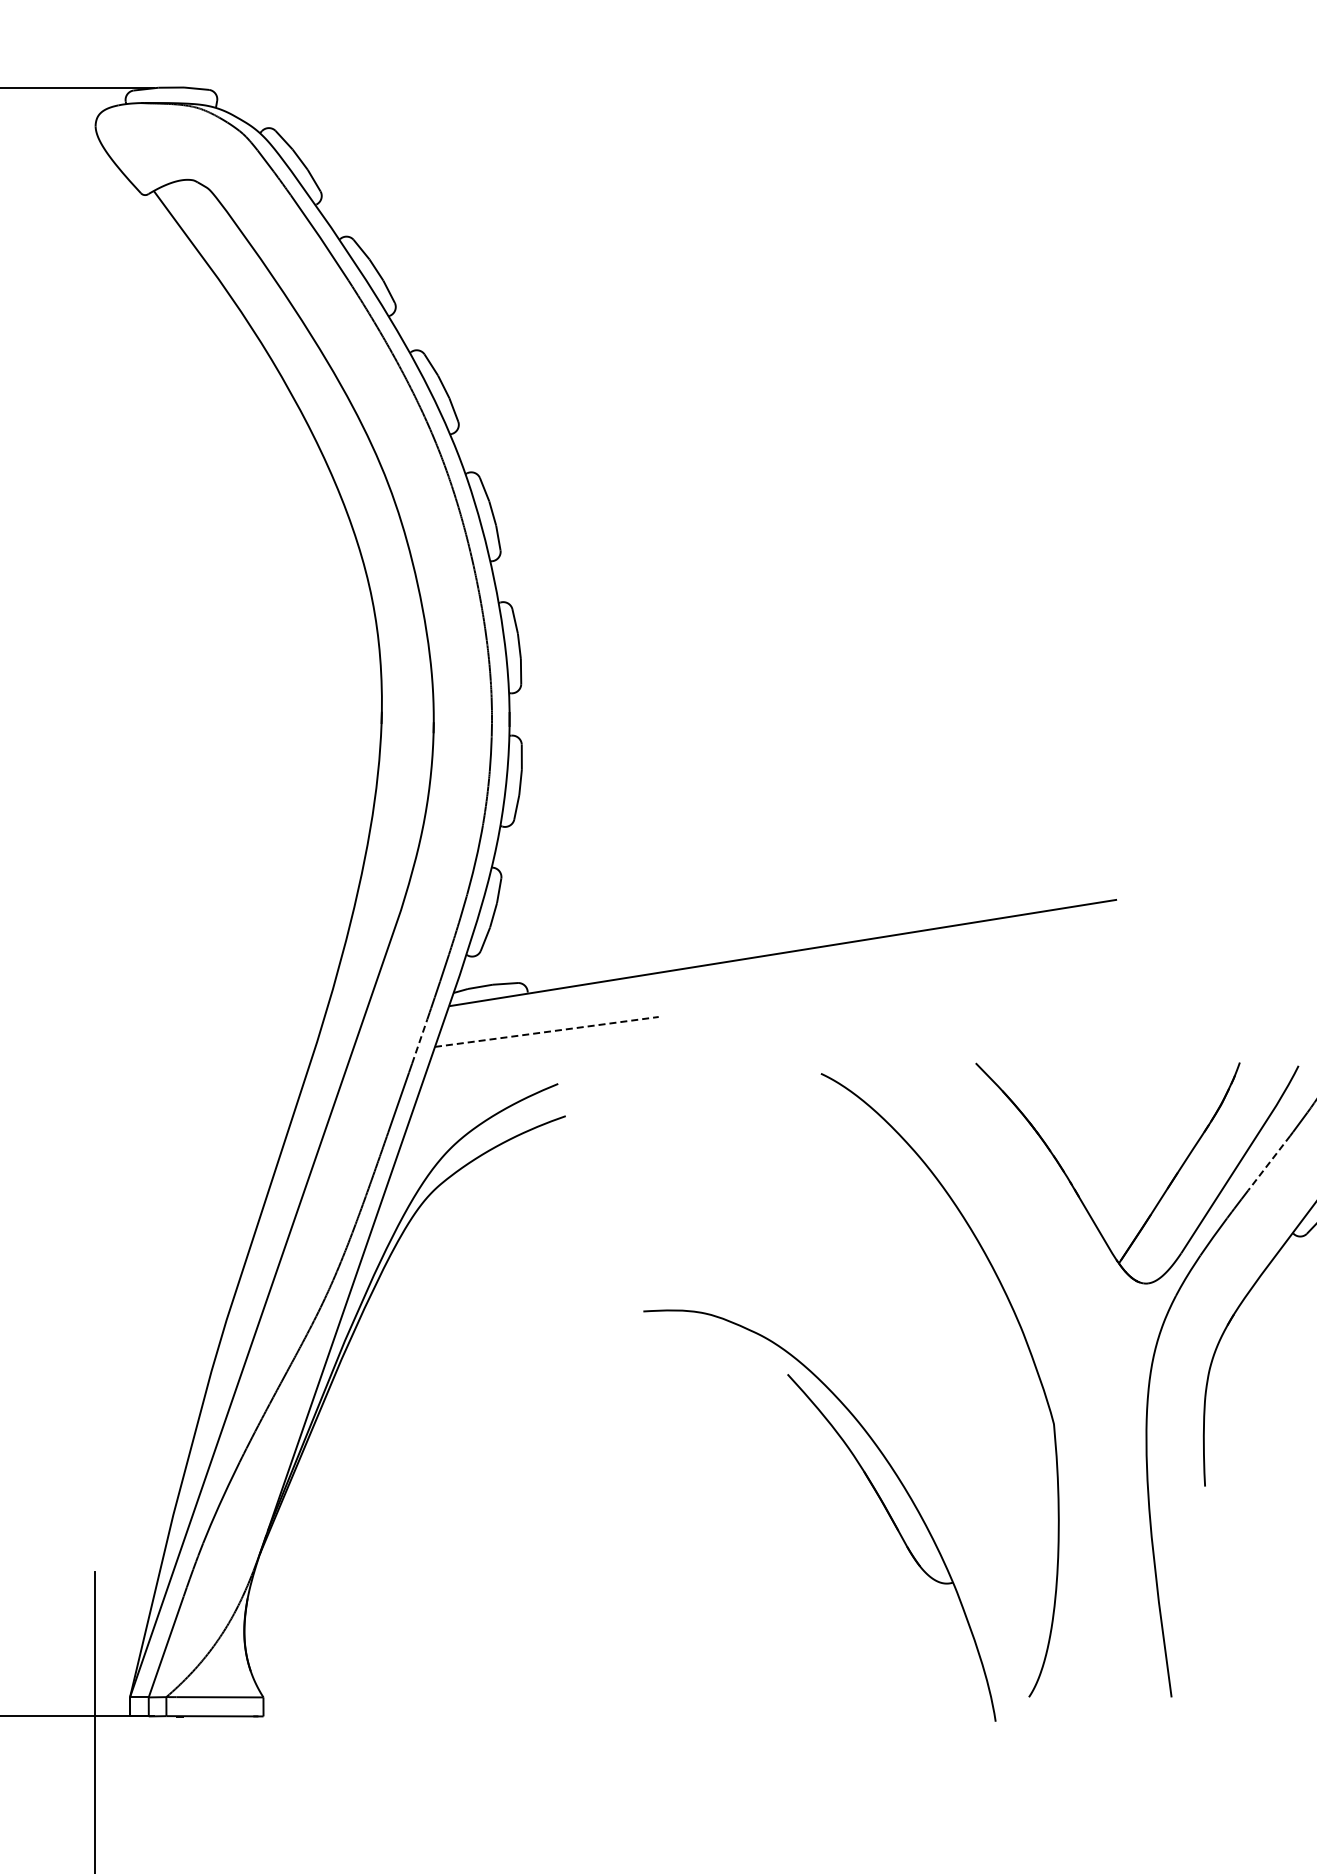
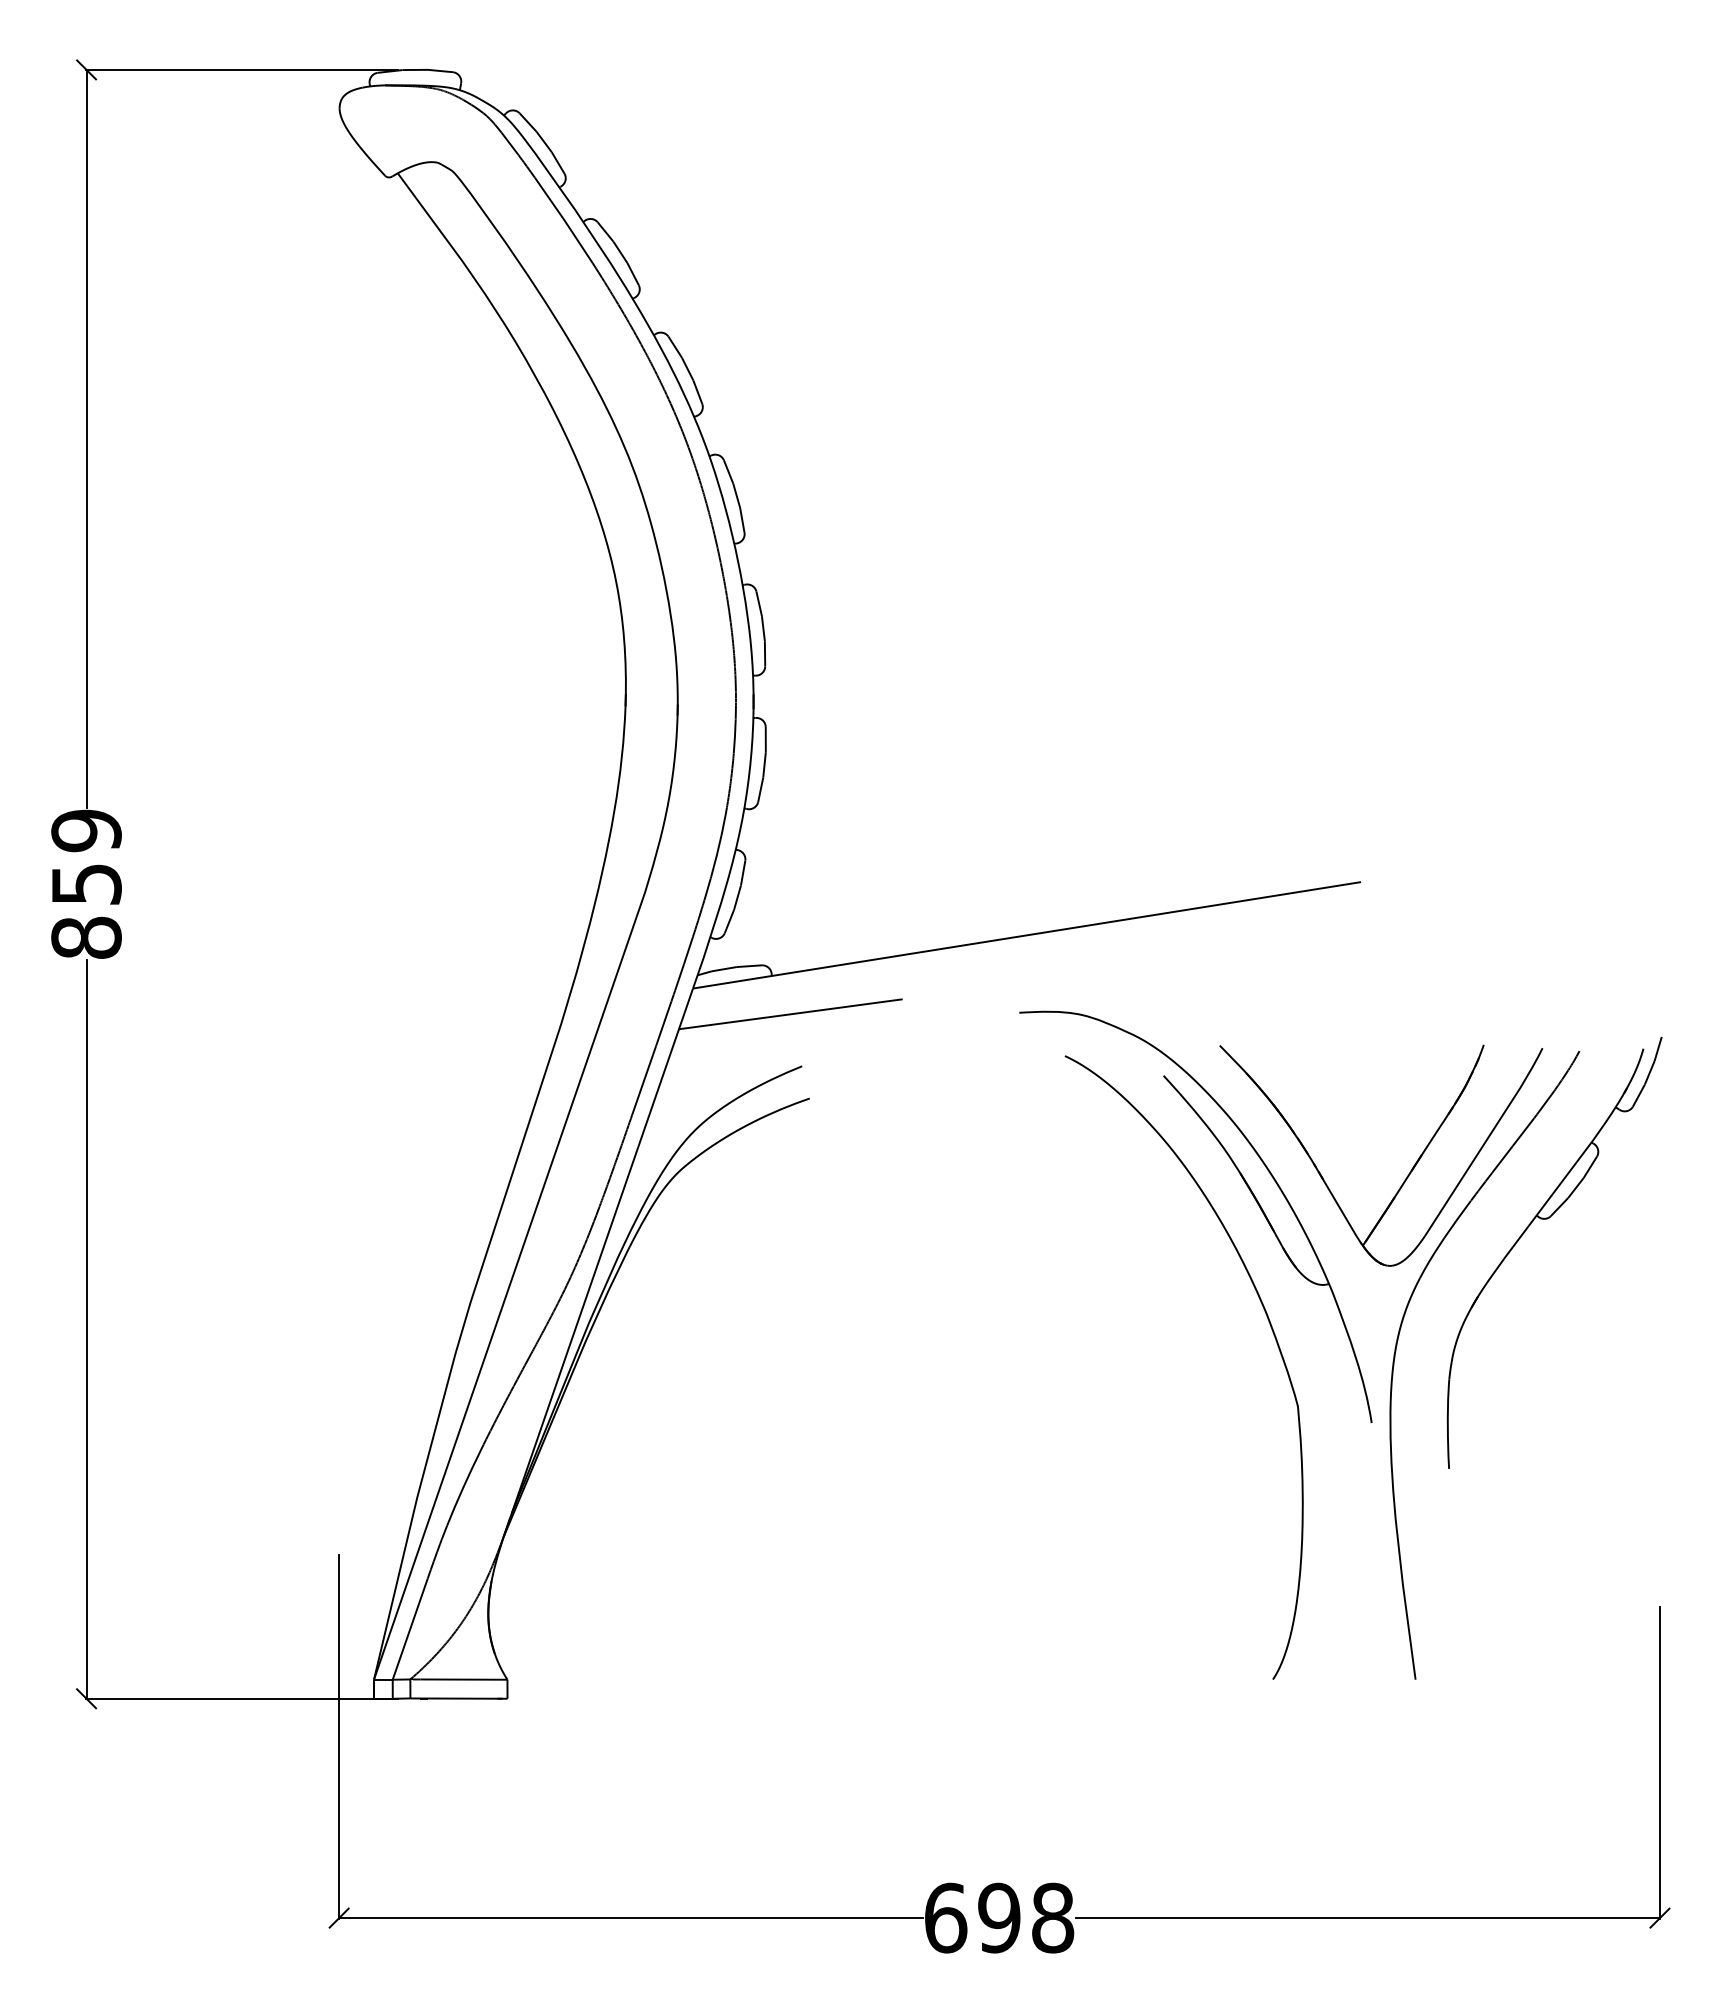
line: (548, 1032) -> (792, 1014), dashed -> solid
line: (419, 1041) -> (663, 1023), dashed -> solid
line: (1268, 1163) -> (1512, 1145), dashed -> solid
part: (869, 1483) -> (1245, 1184), moved

